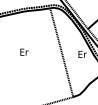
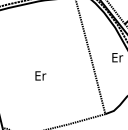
text: (24, 51) -> (40, 74), moved

